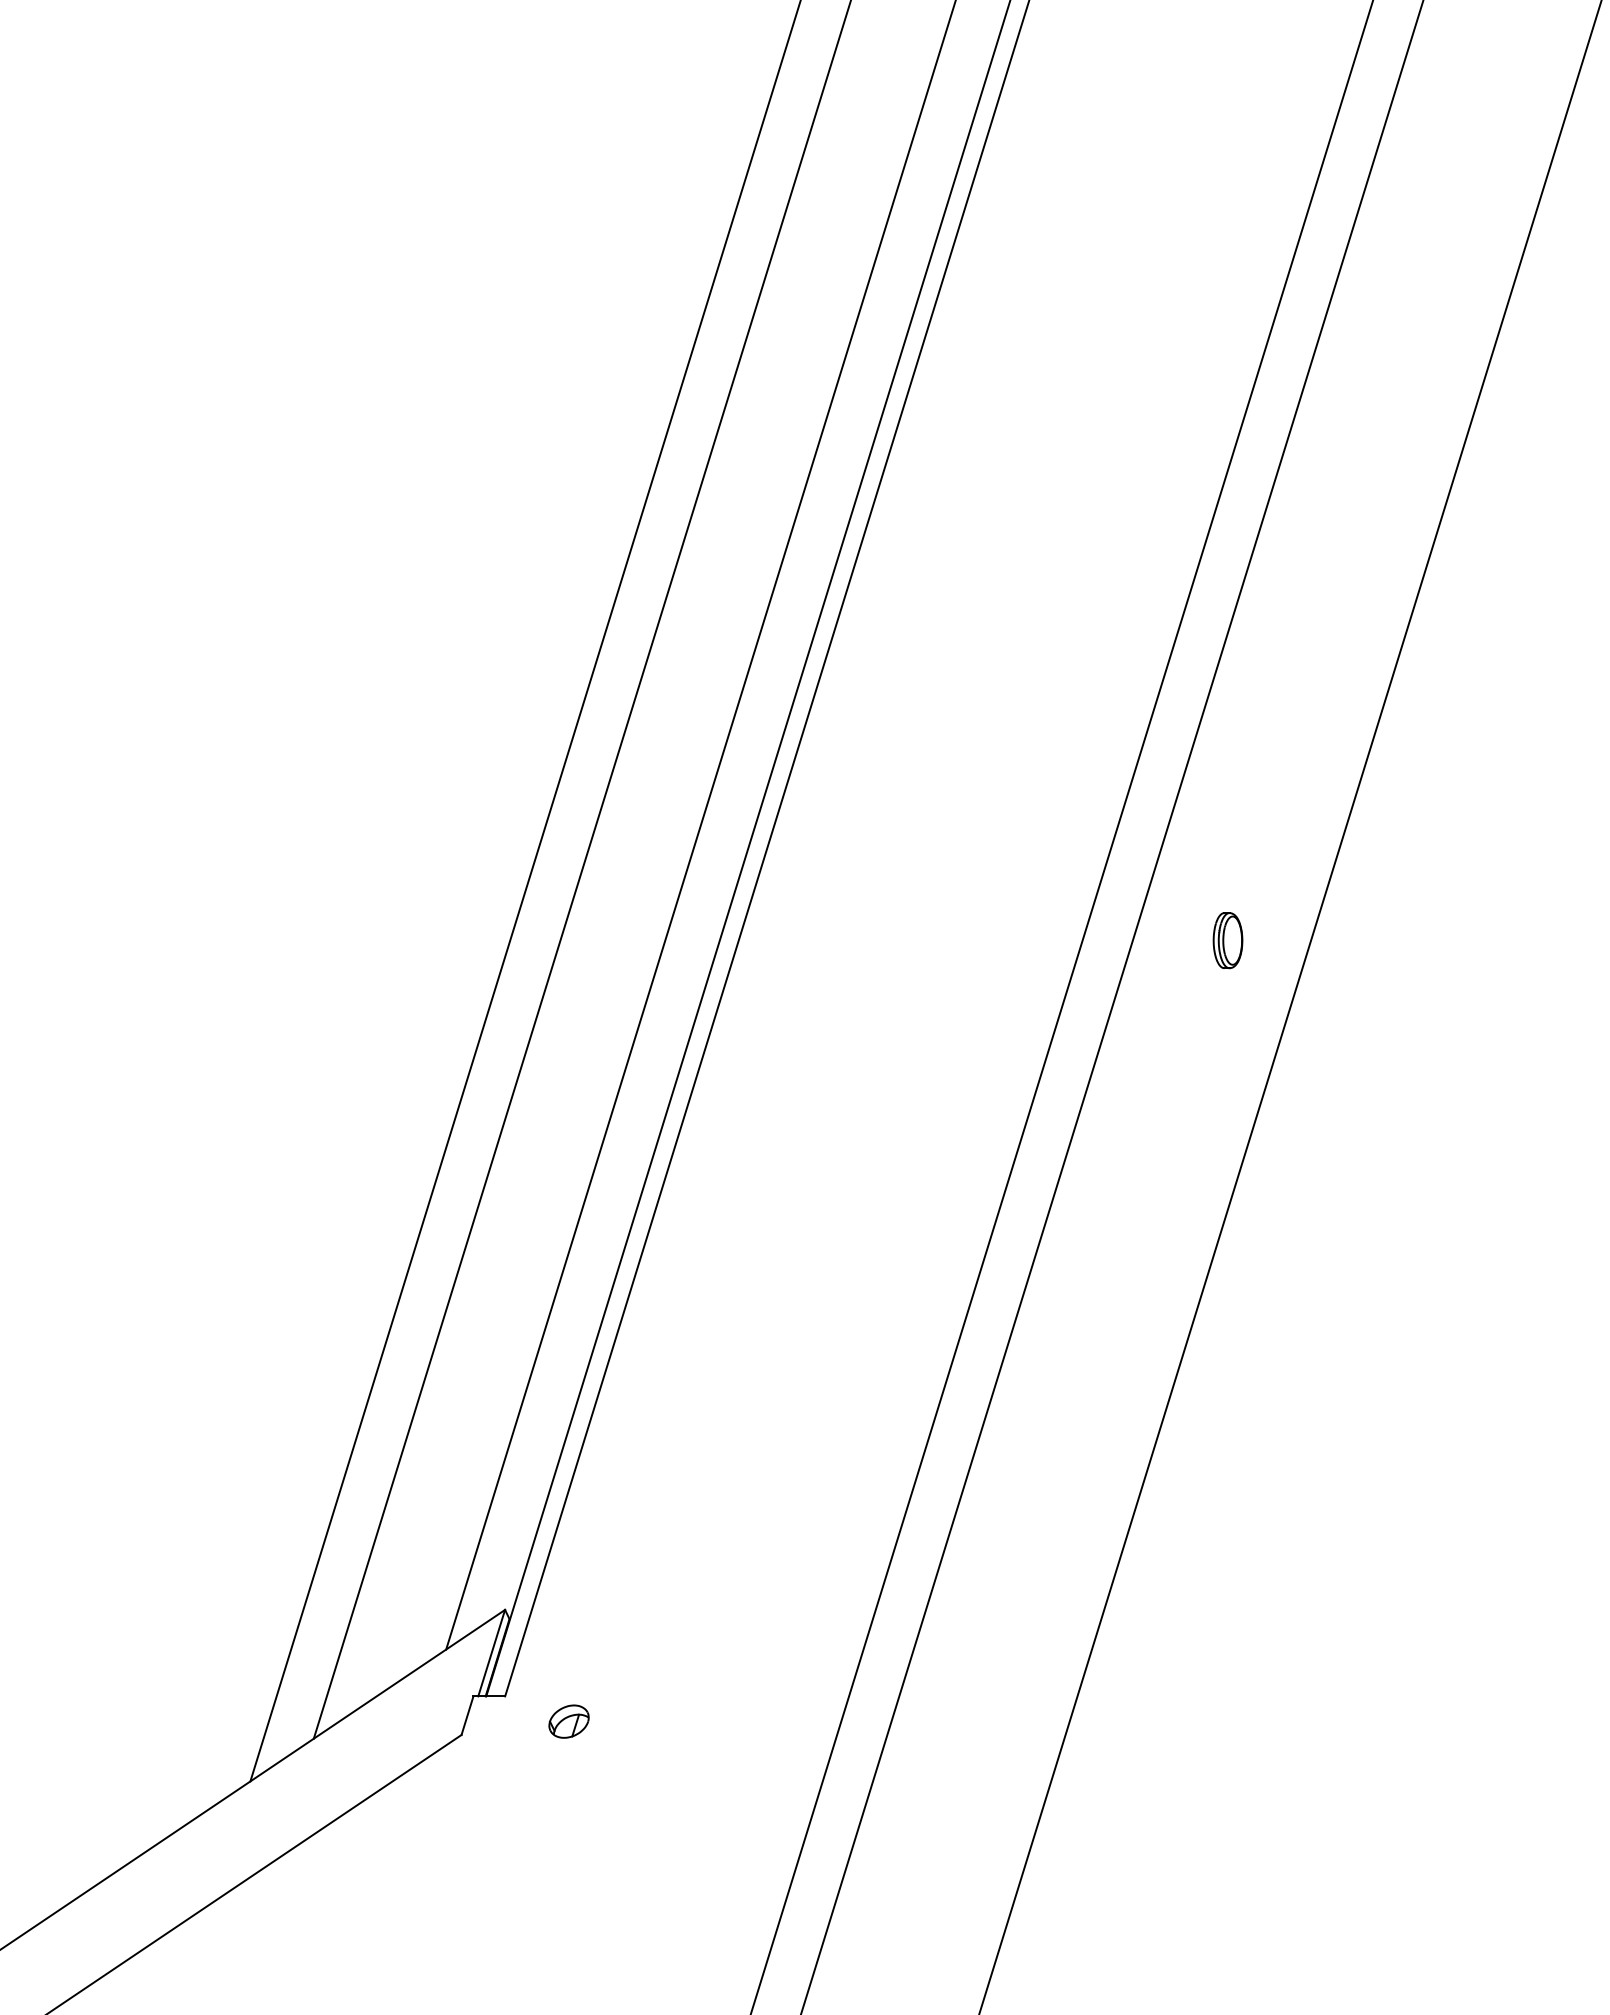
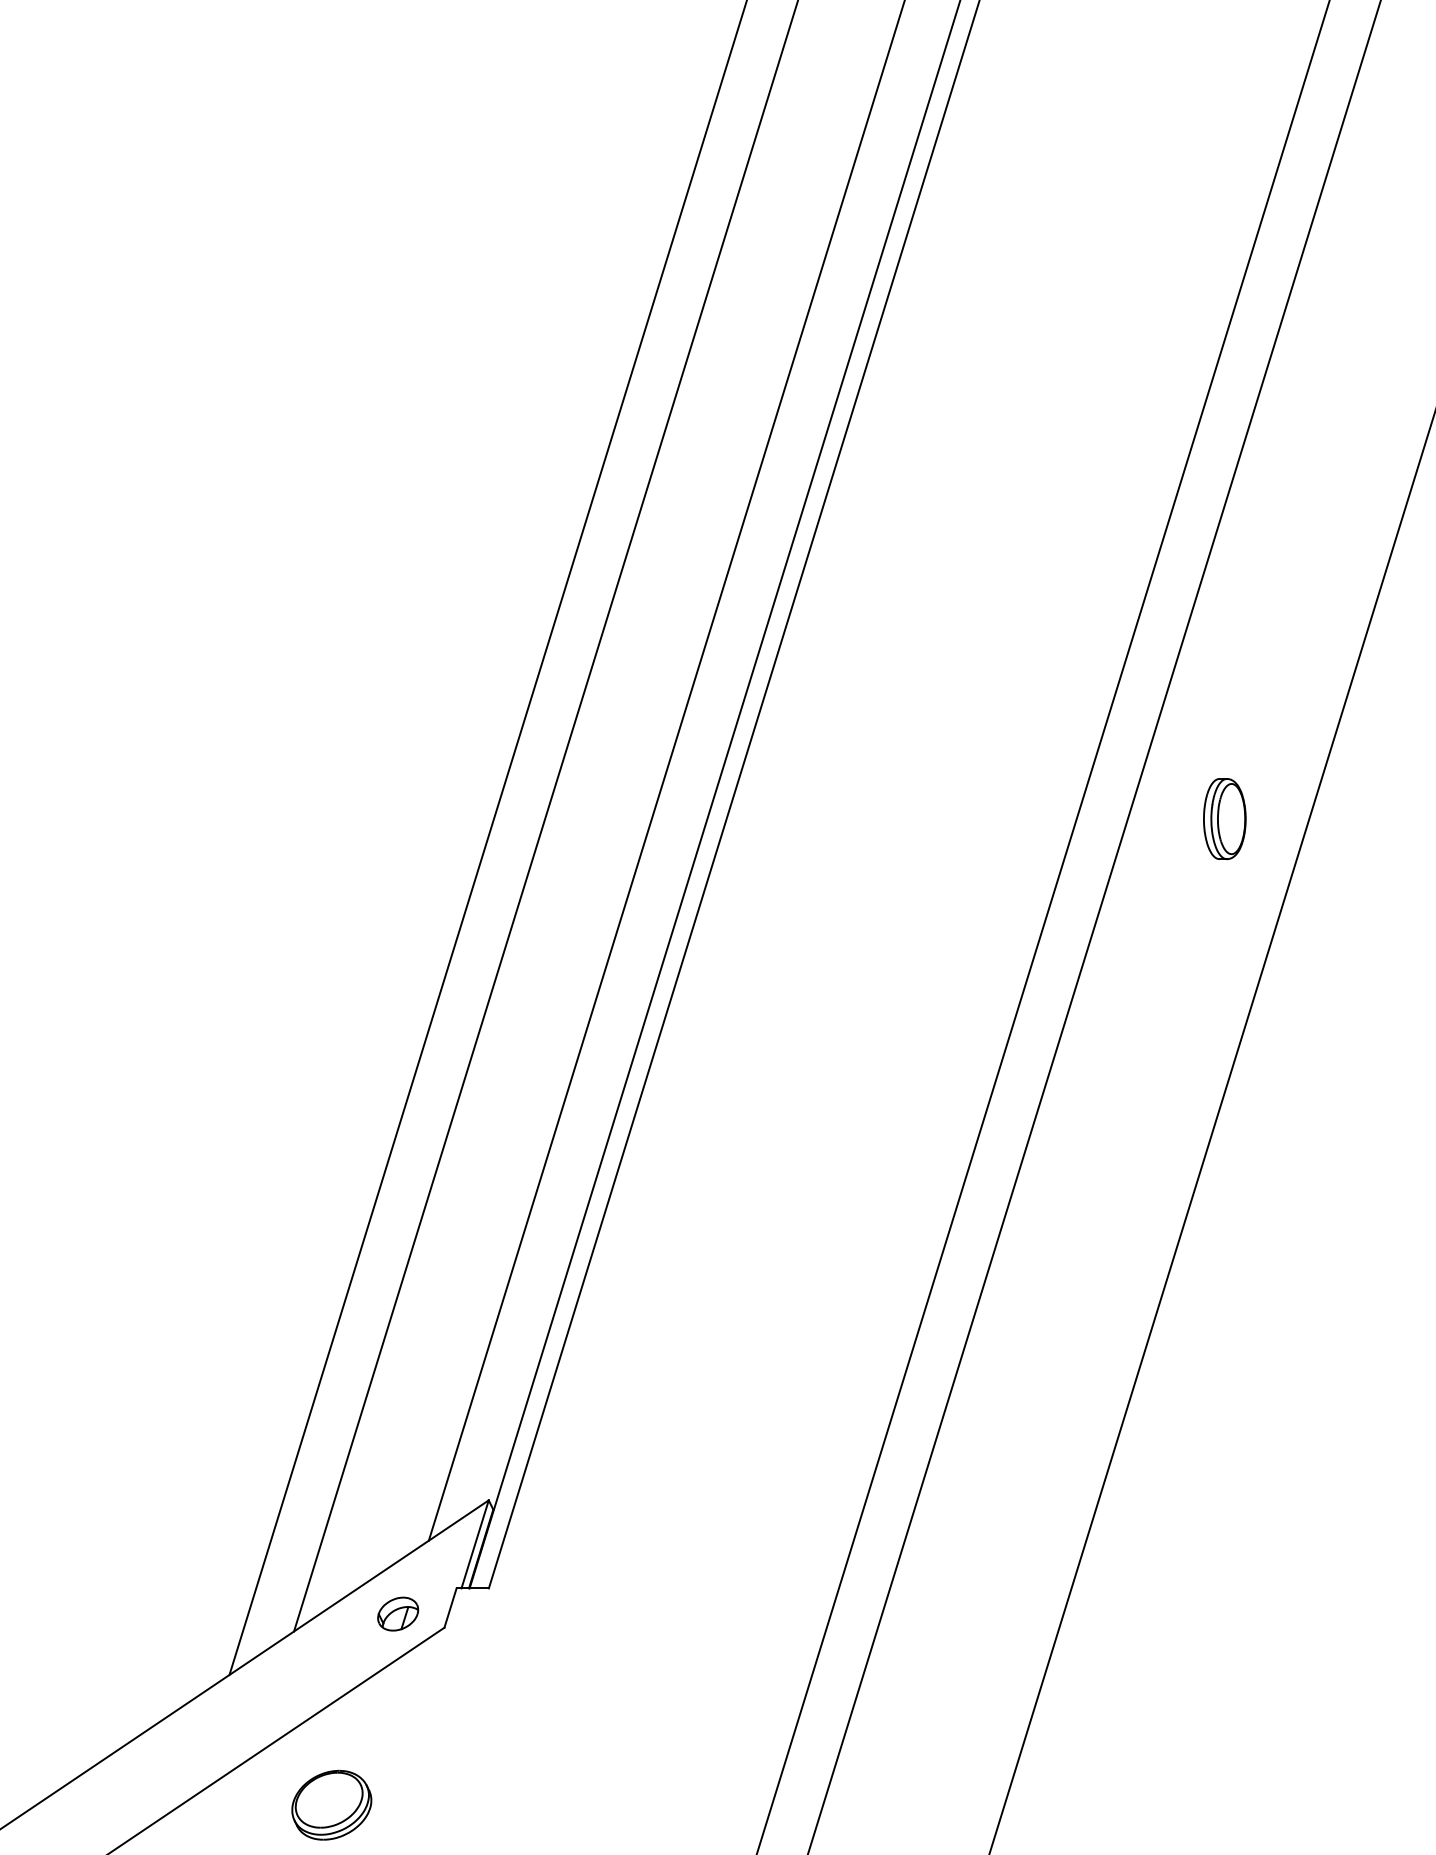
part: (1227, 940) -> (1224, 818), size x1.43
part: (568, 1721) -> (397, 1613), moved
part: (350, 1909) -> (331, 1805), added

